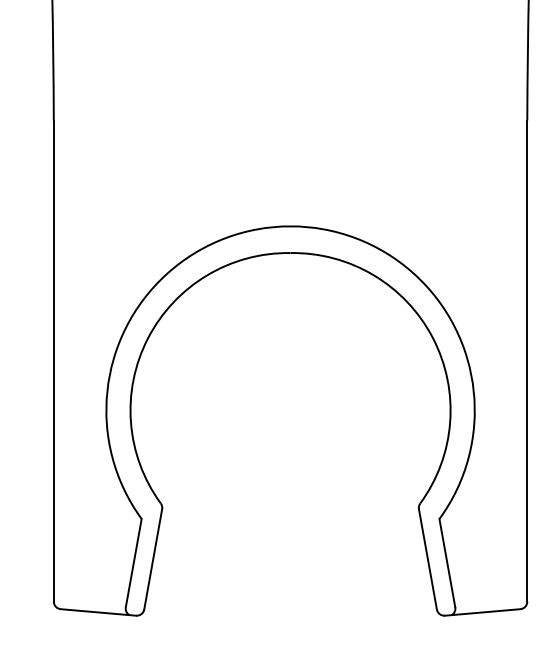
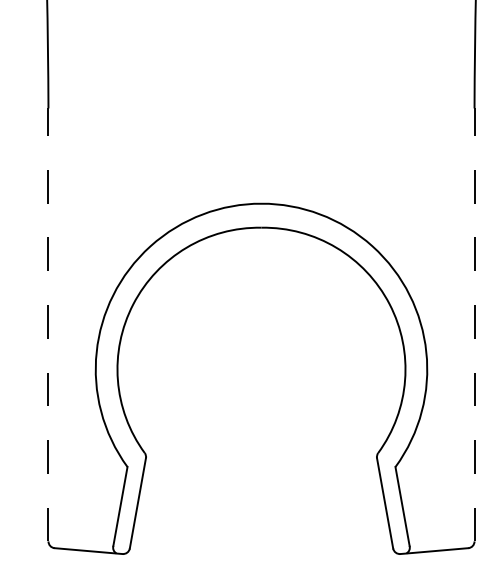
line: (53, 360) -> (48, 324), solid -> dashed
line: (527, 360) -> (474, 324), solid -> dashed

